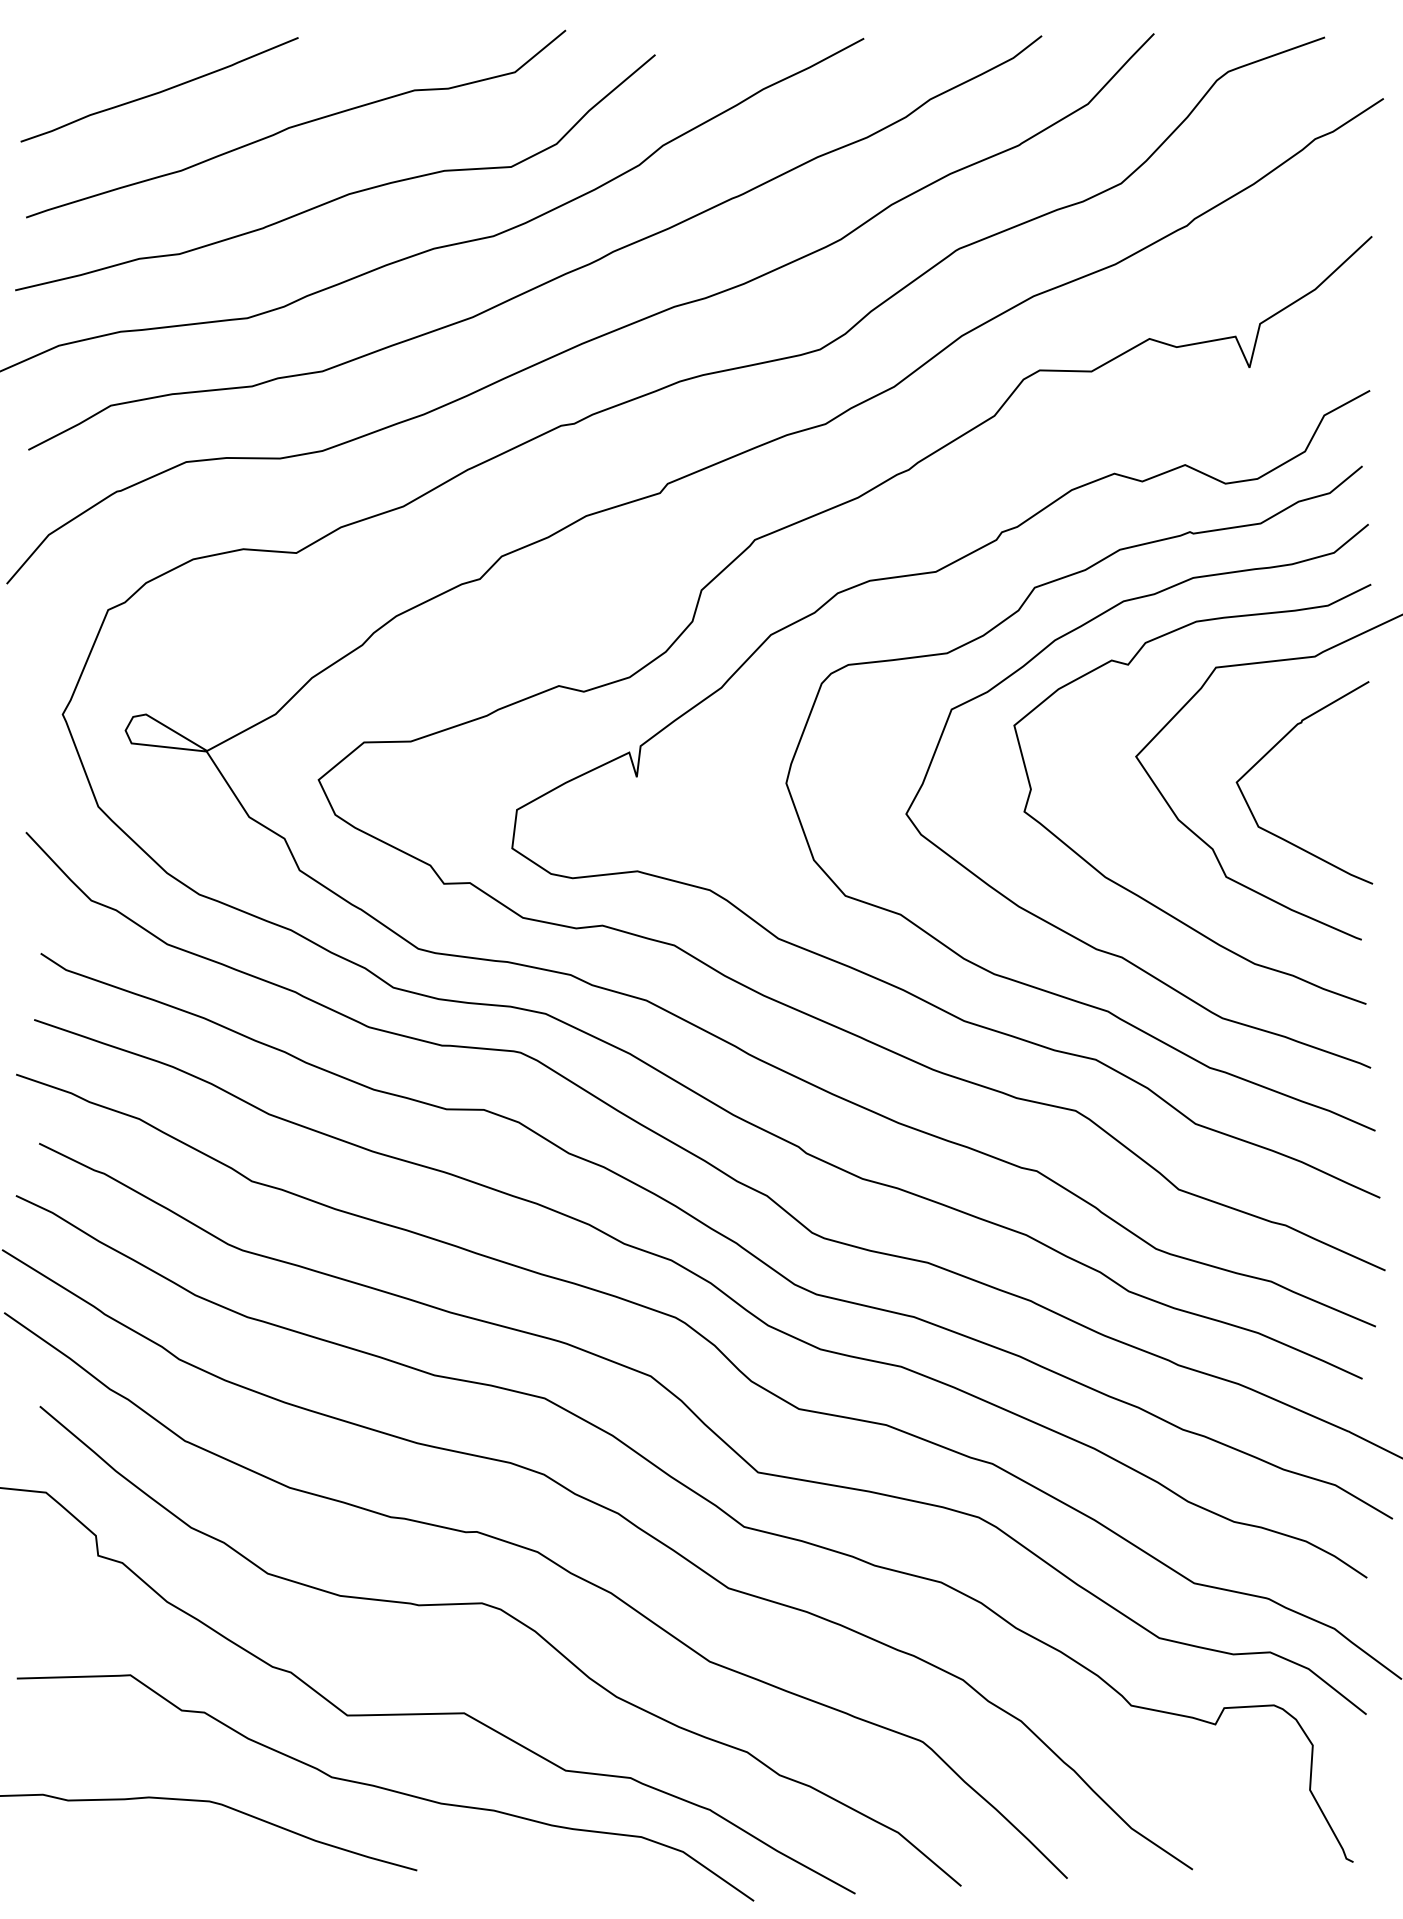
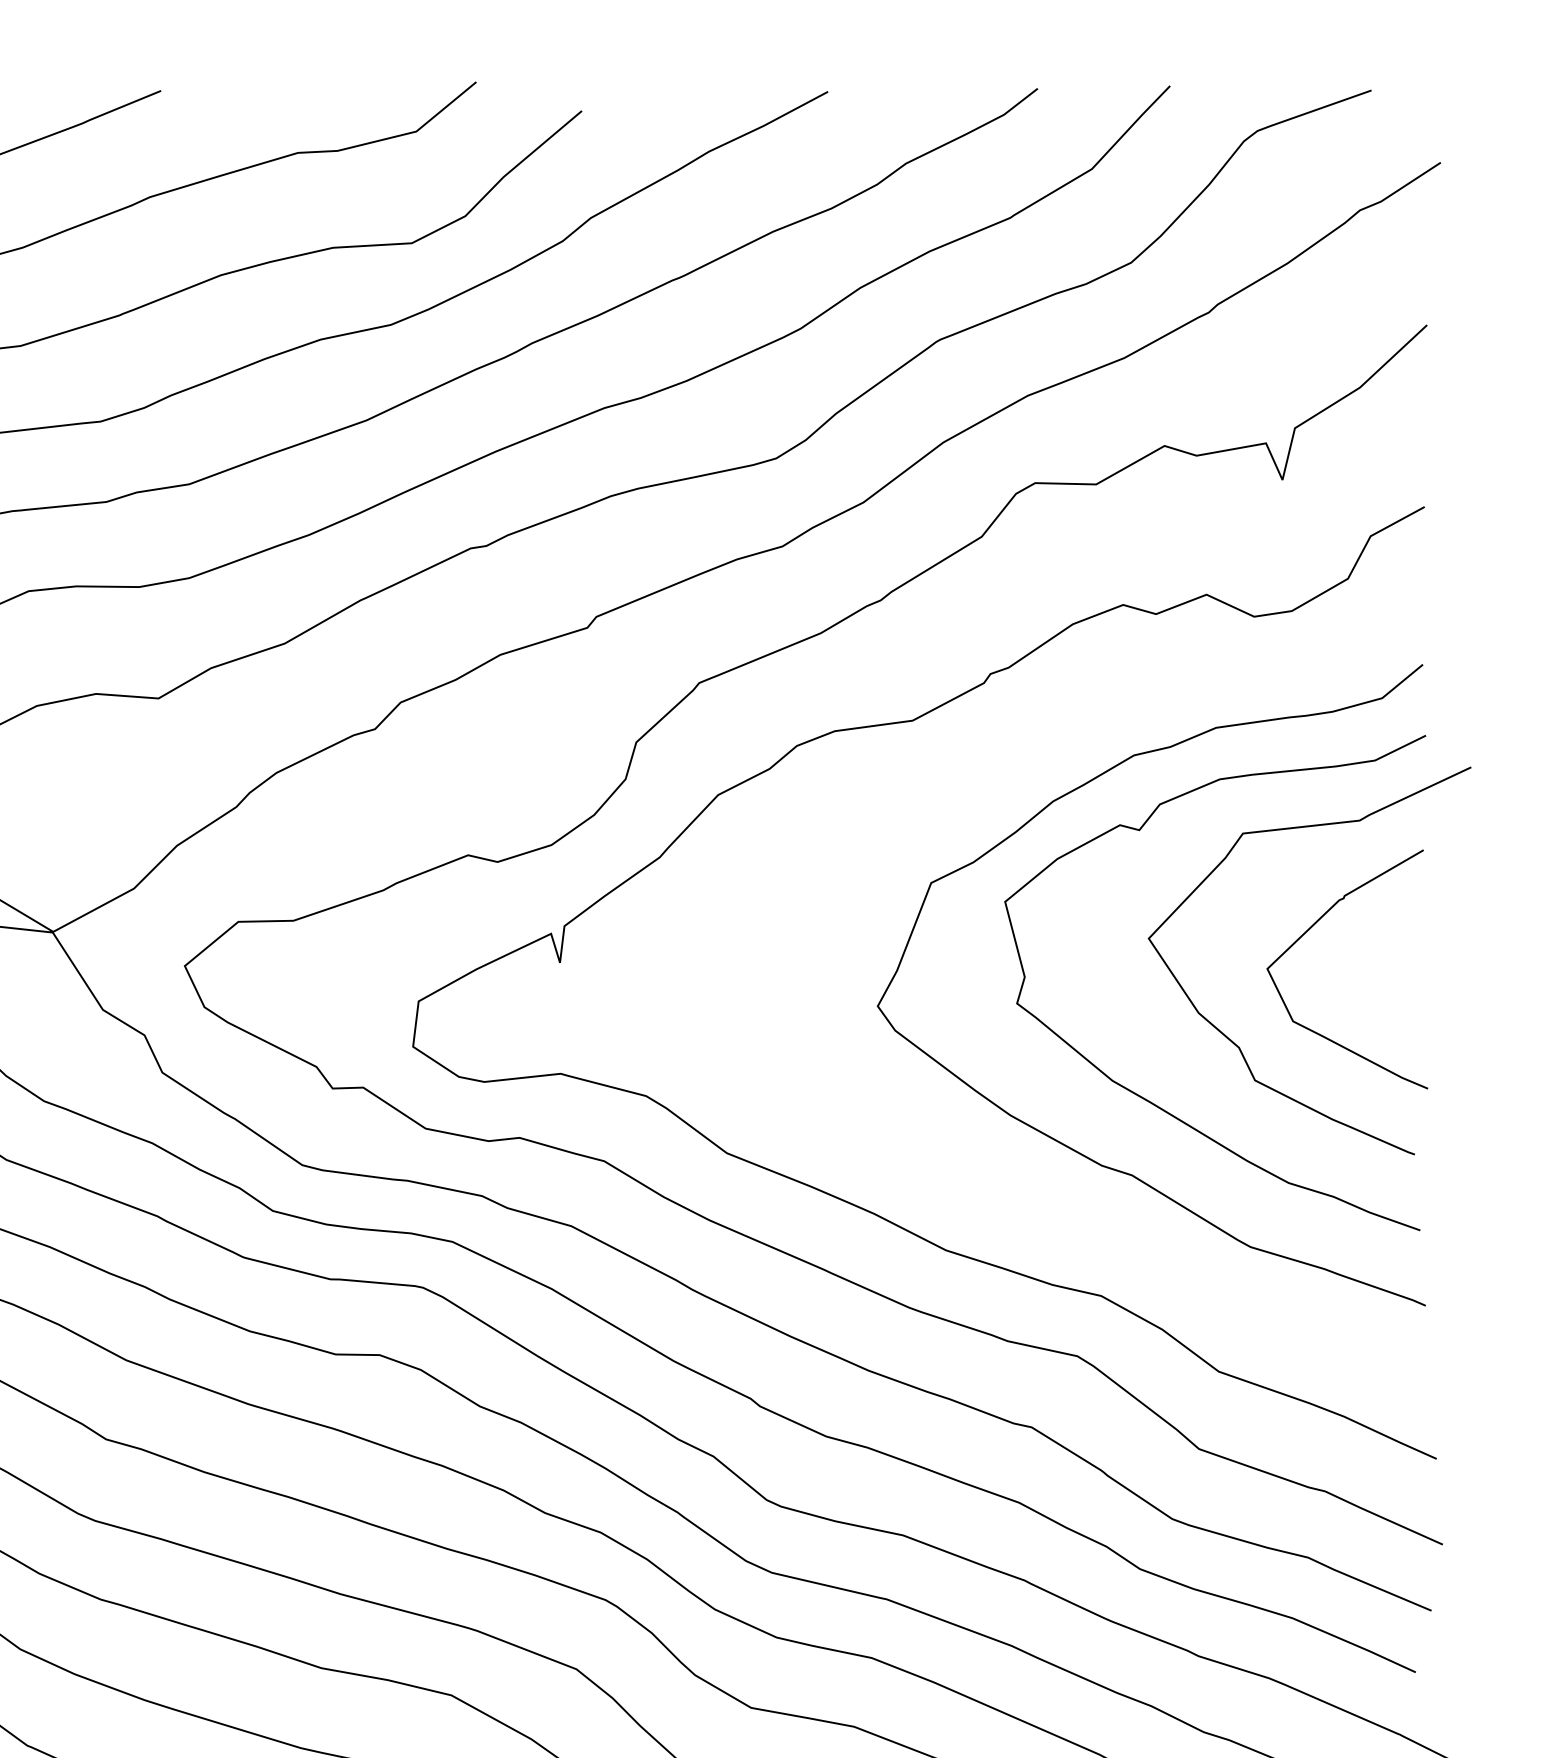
curve: (985, 635) -> (971, 795), removed

